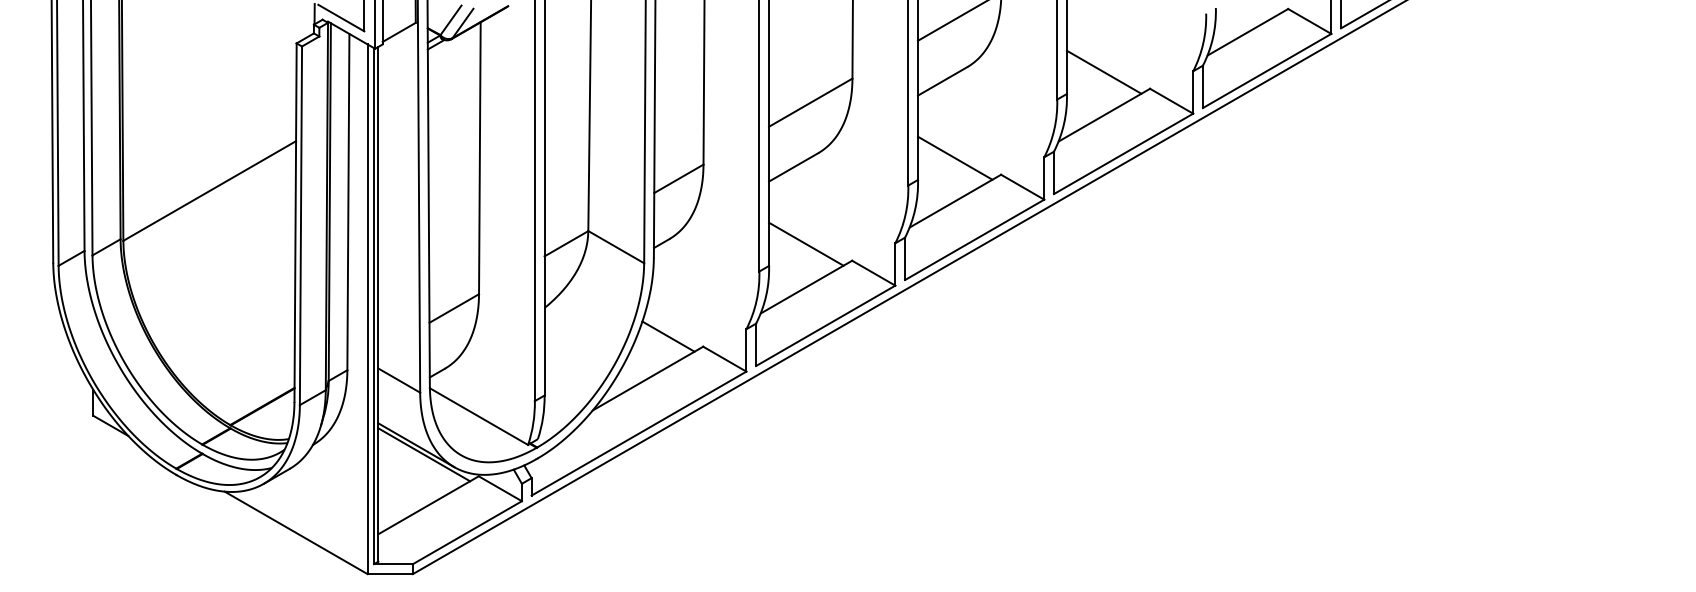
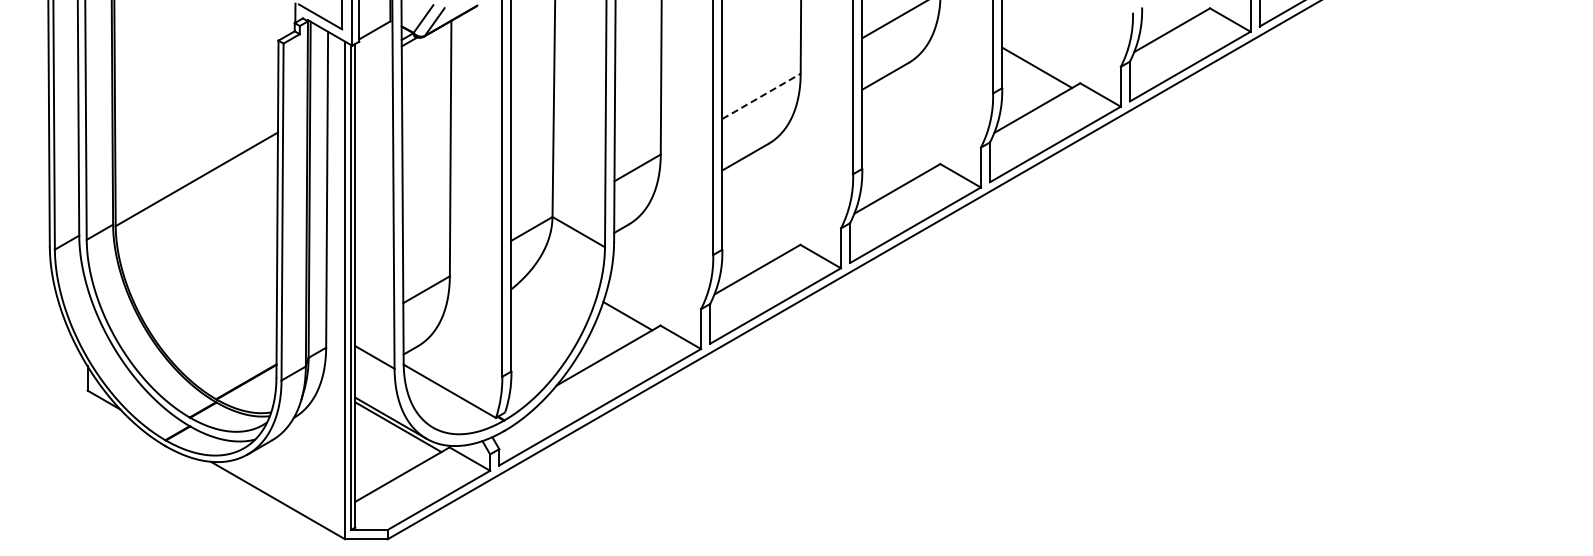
line: (810, 102) -> (761, 96), solid -> dashed
line: (955, 158) -> (897, 148), removed
line: (806, 244) -> (757, 229), removed

